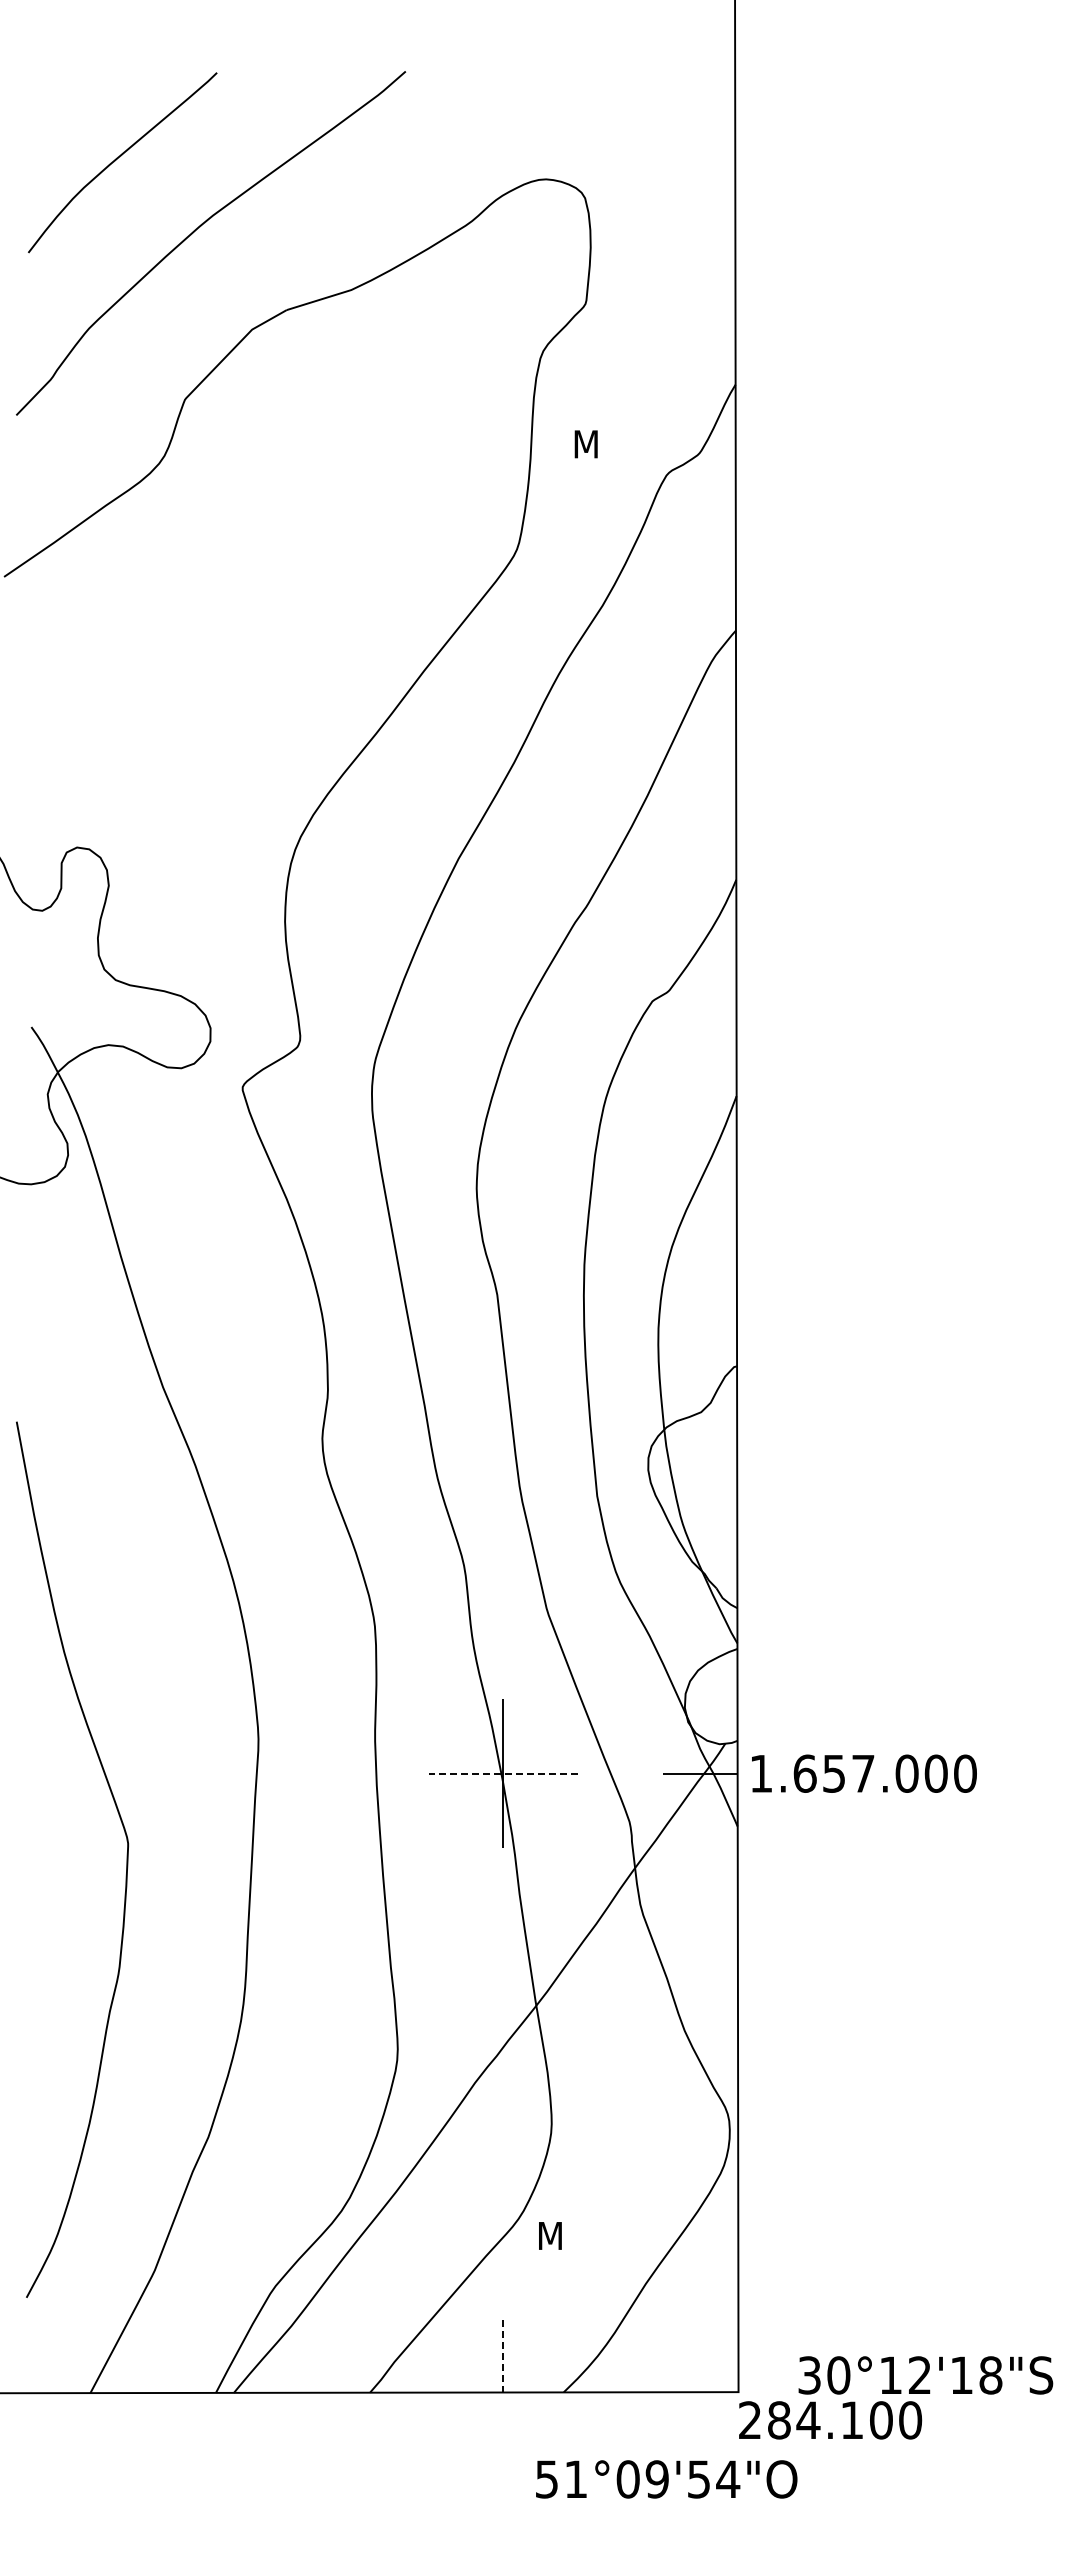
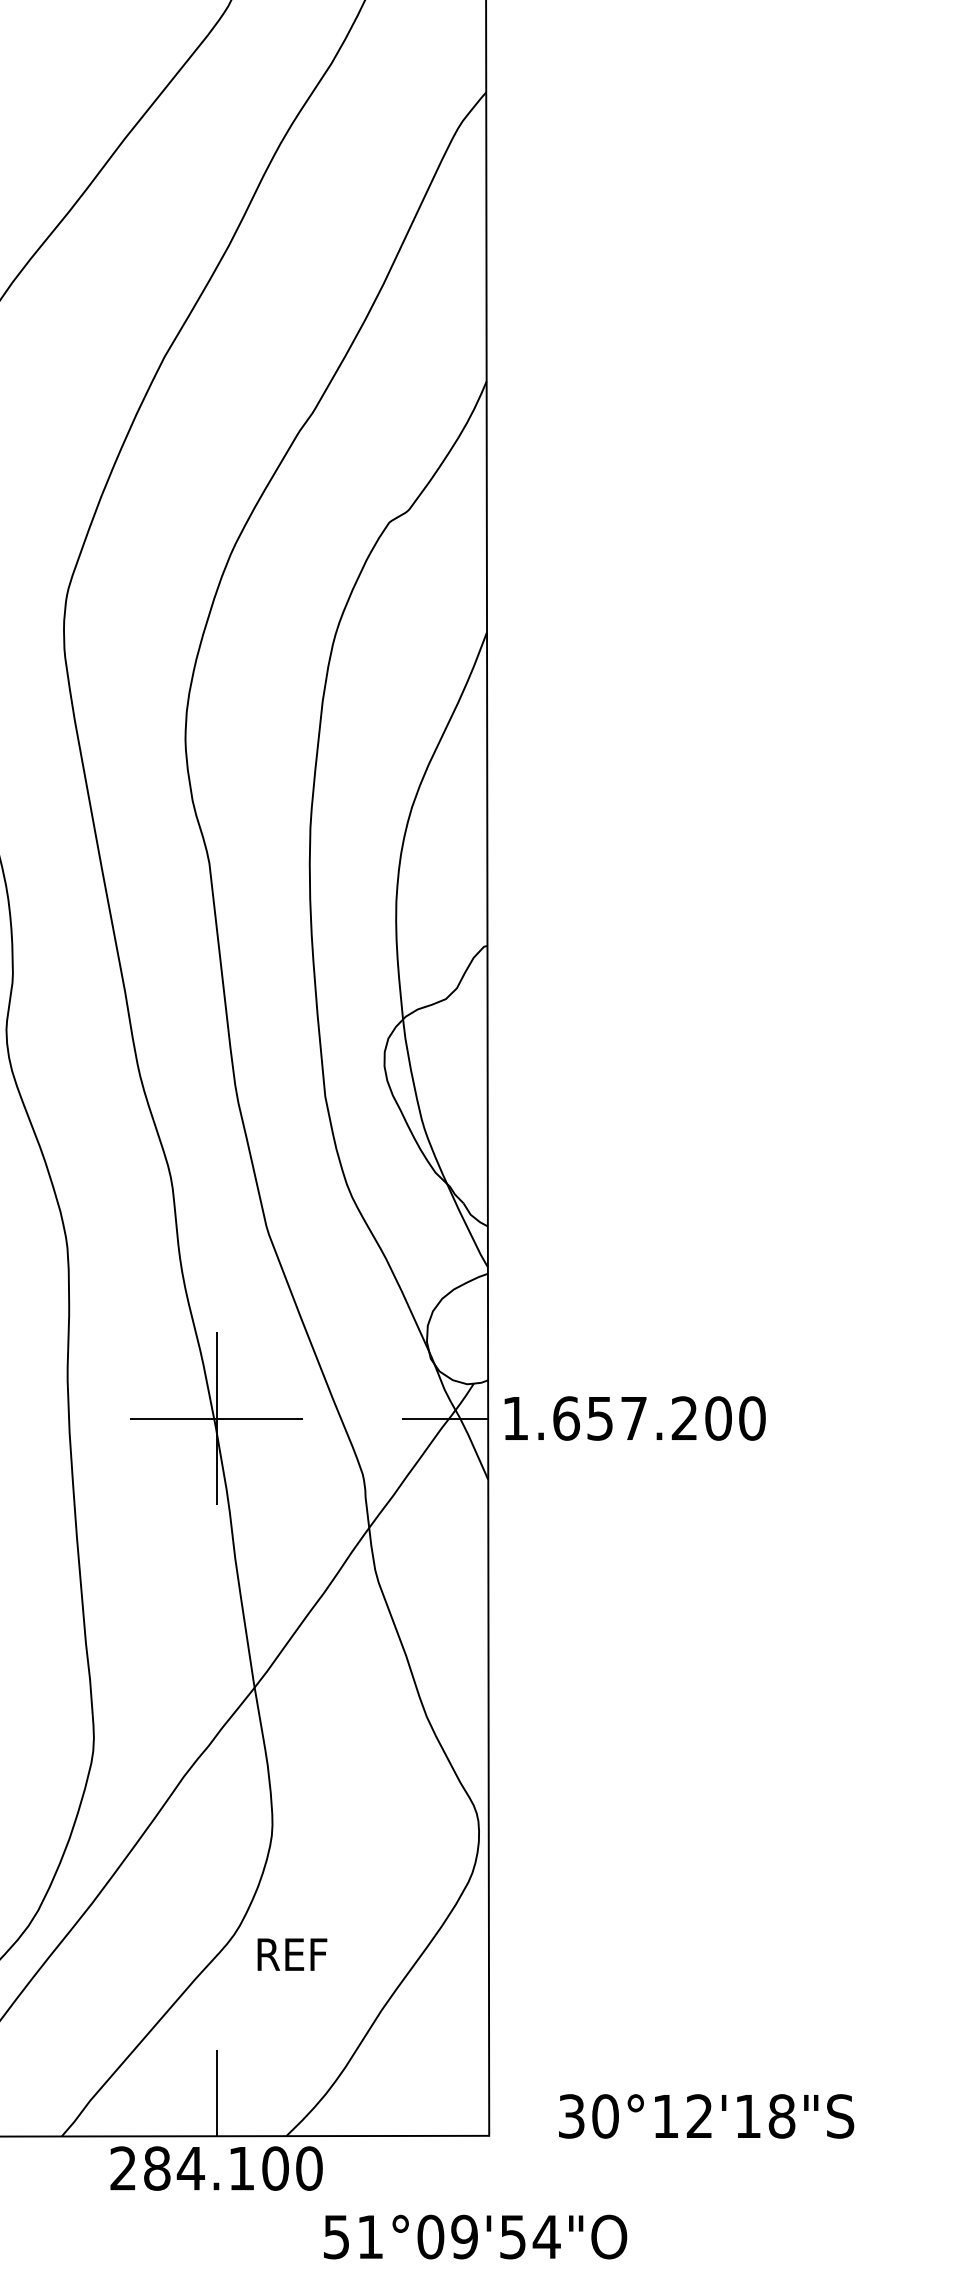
line: (502, 1773) -> (215, 1418), dashed -> solid
text: (906, 1773) -> (684, 1418), 1.657.000 -> 1.657.200
text: (570, 2235) -> (294, 1954), M -> REF
line: (503, 2354) -> (216, 2092), dashed -> solid
text: (830, 2420) -> (216, 2168), moved
text: (666, 2479) -> (475, 2237), moved

